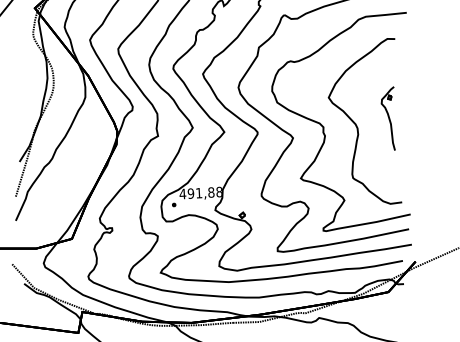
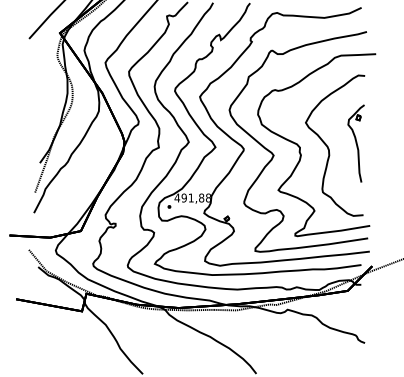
part: (388, 118) -> (355, 143), size x1.43

